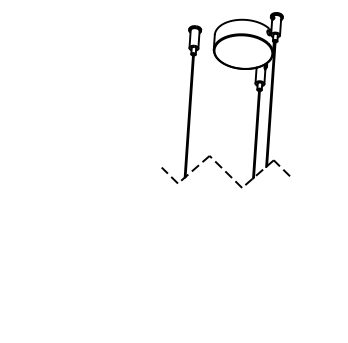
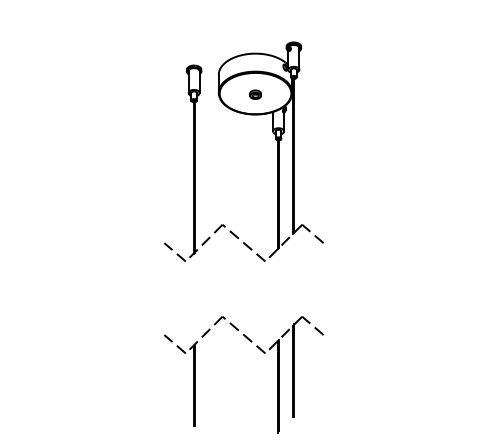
part: (243, 52) -> (255, 94), added
part: (235, 261) -> (263, 353), added

